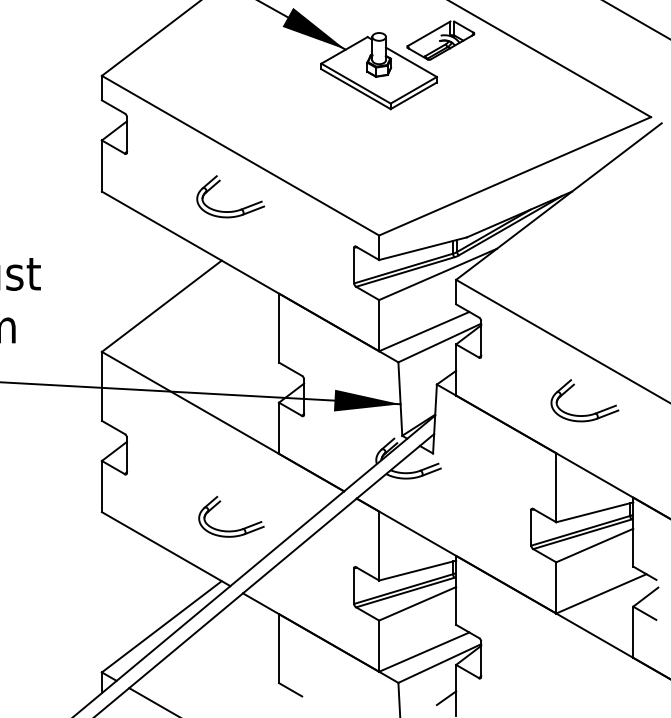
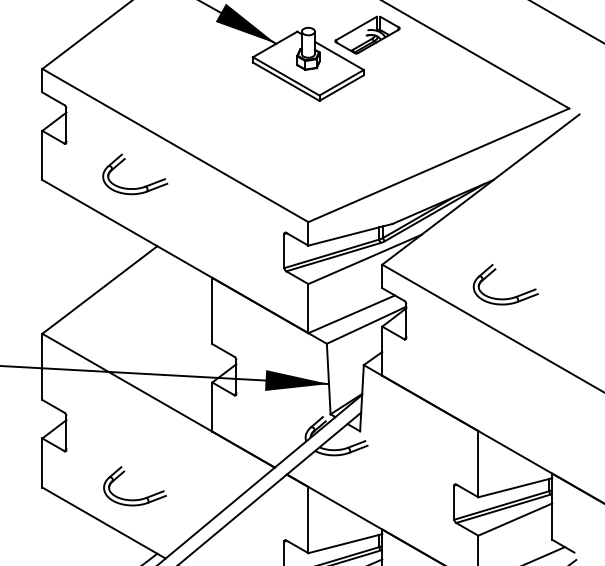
part: (231, 210) -> (136, 187), moved
part: (585, 414) -> (506, 297), moved
part: (236, 529) -> (139, 498), moved

